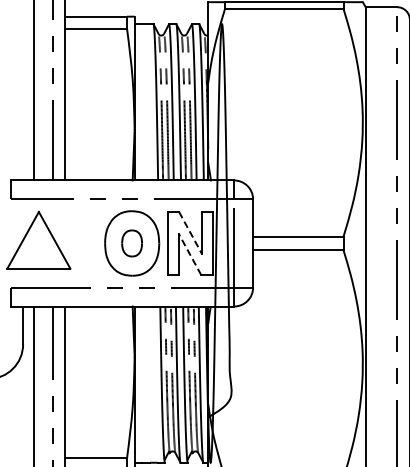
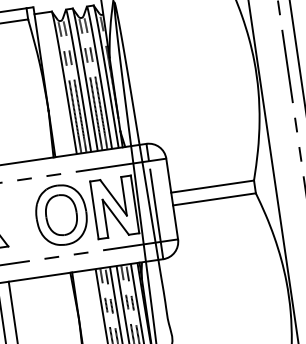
line: (190, 233) -> (113, 198), dashed -> solid
part: (131, 243) -> (60, 215), size x1.67
line: (189, 254) -> (115, 217), dashed -> solid

